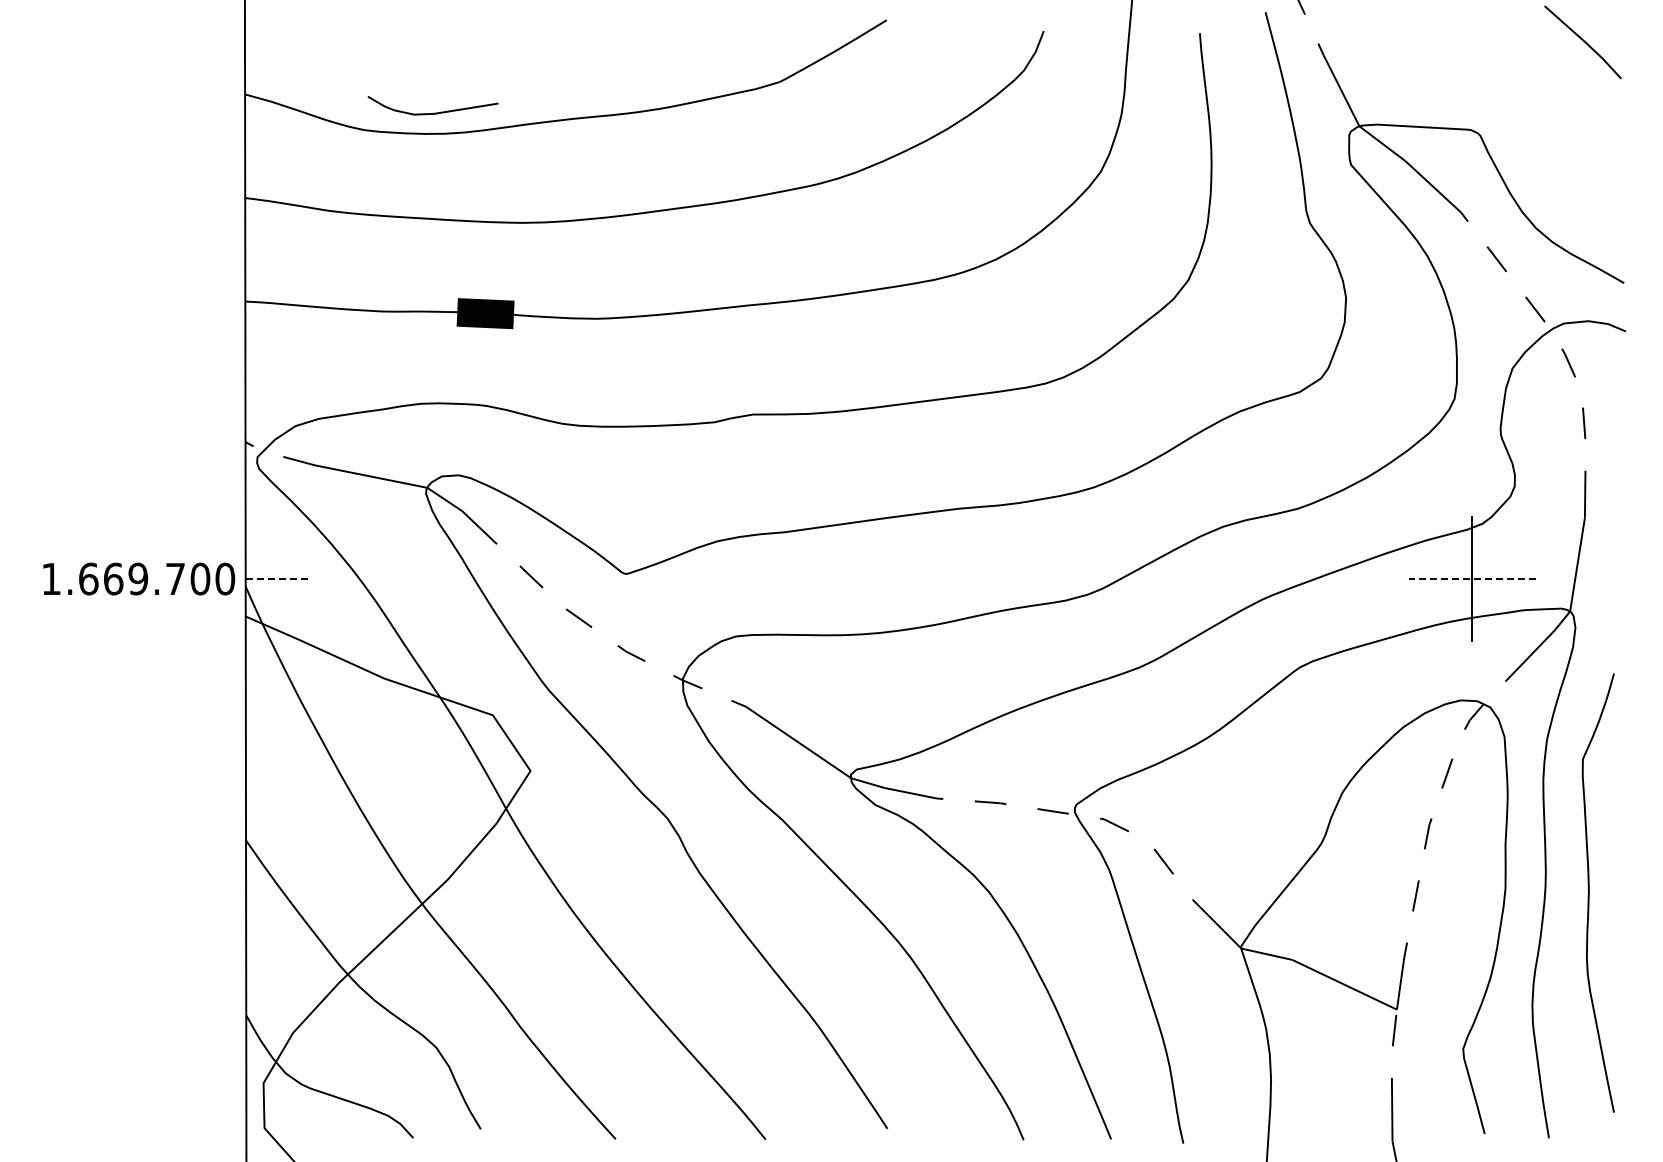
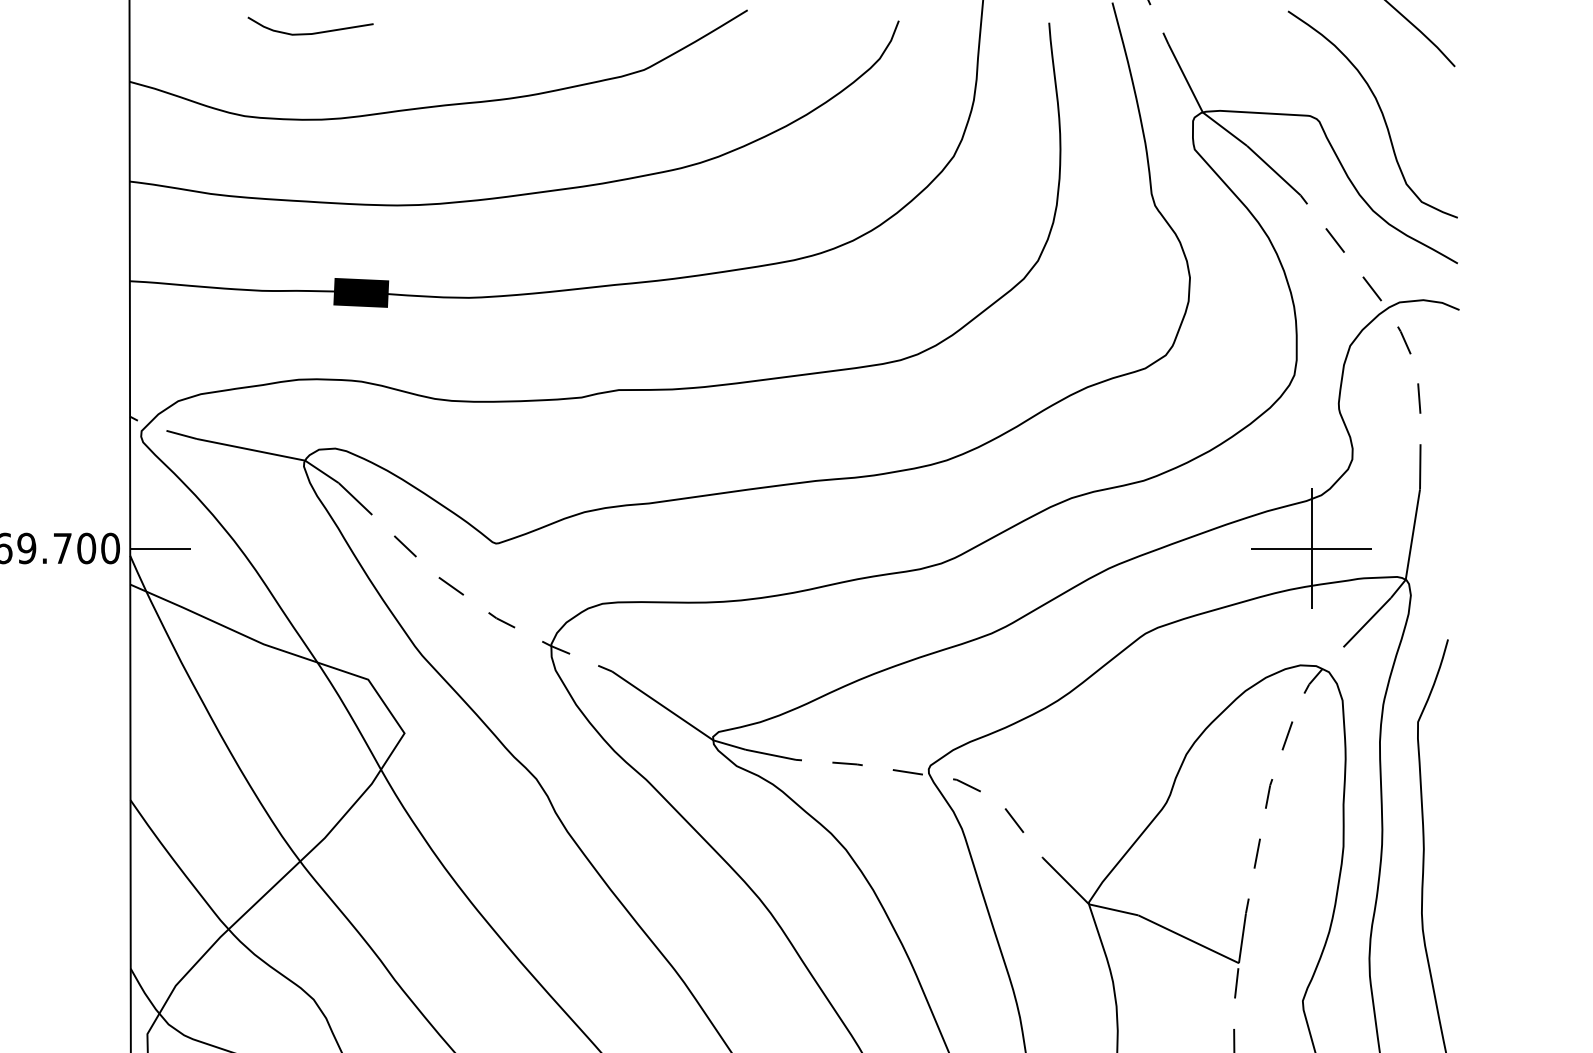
curve: (434, 112) -> (312, 32), moved
curve: (1543, 124) -> (1380, 110), added
line: (277, 579) -> (160, 548), dashed -> solid
line: (1471, 579) -> (1310, 548), dashed -> solid

